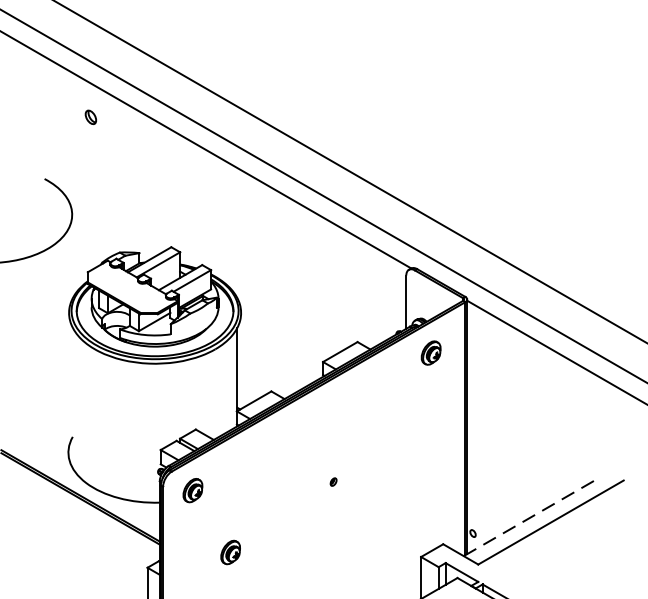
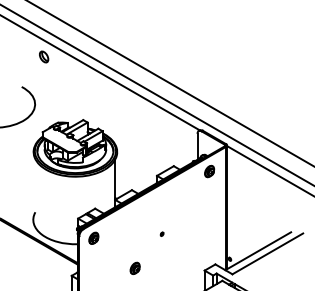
part: (91, 116) -> (44, 56), size x1.67
line: (531, 517) -> (258, 251), dashed -> solid
part: (229, 550) -> (134, 267), moved

